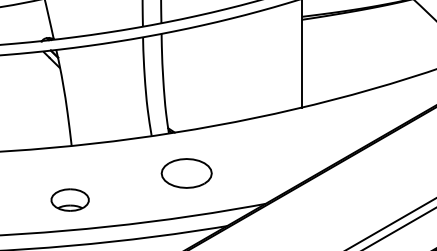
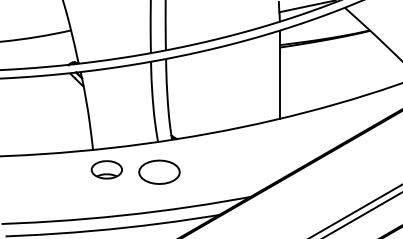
part: (186, 172) -> (159, 171), moved
part: (69, 199) -> (106, 169), moved

